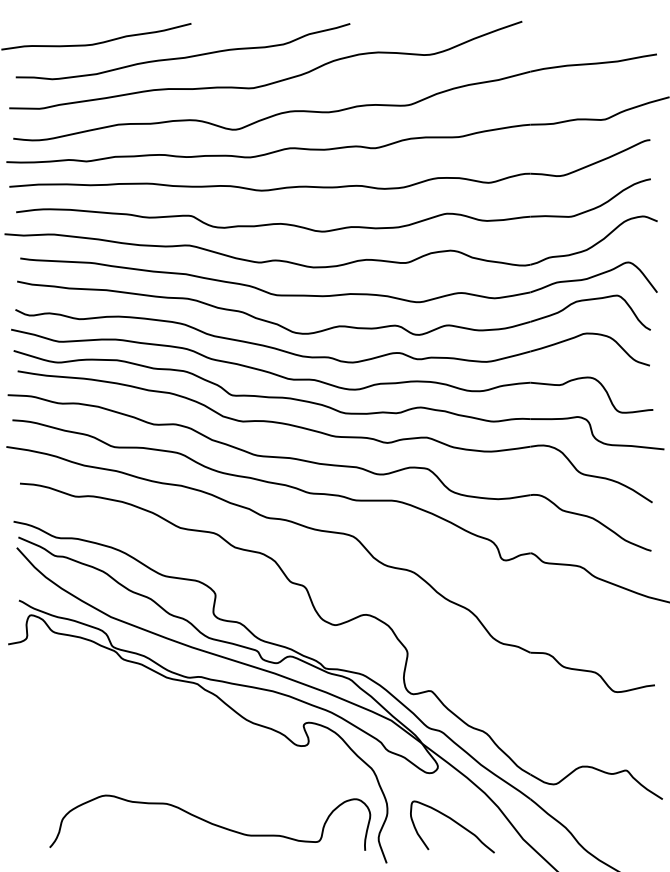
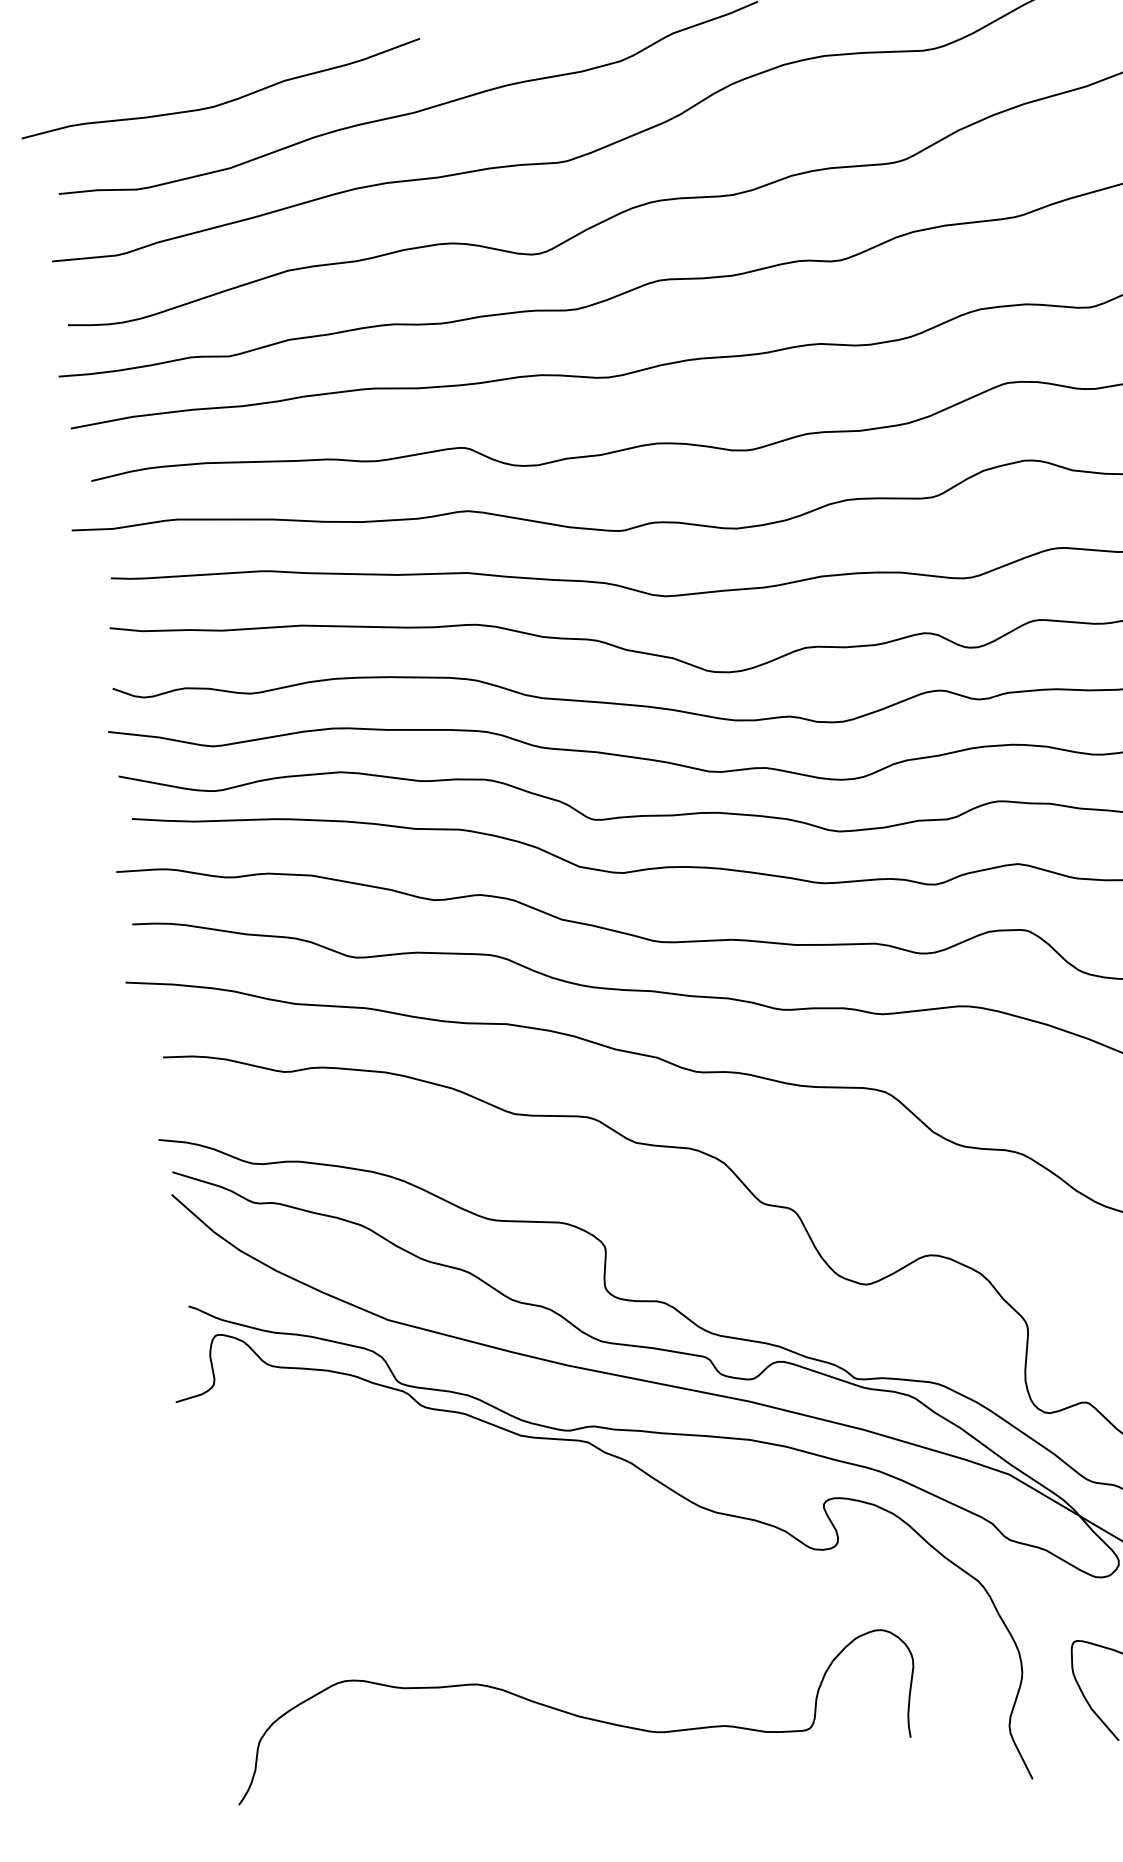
curve: (210, 822) -> (574, 1713), moved

